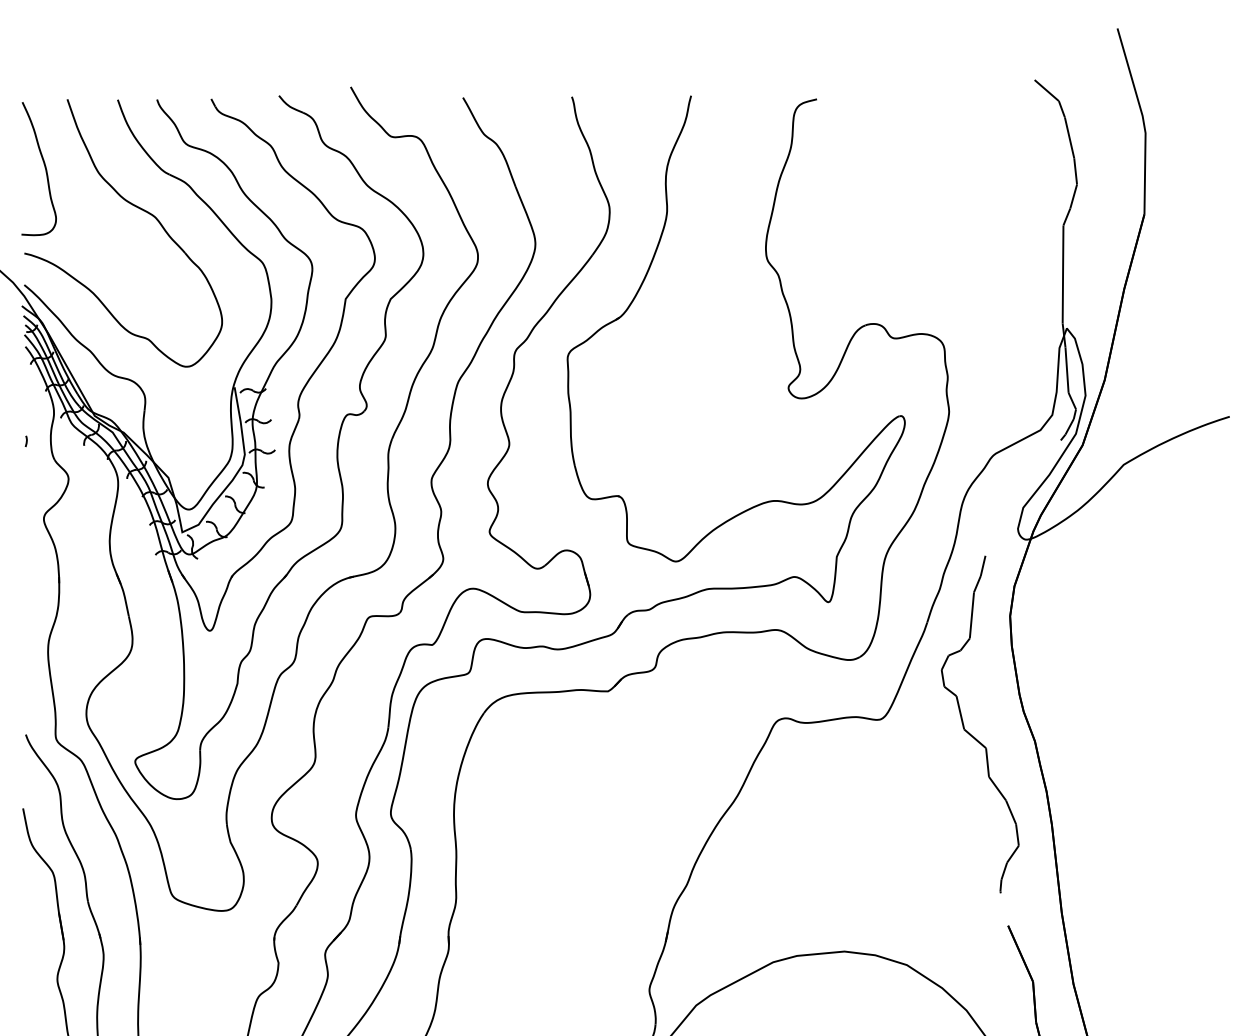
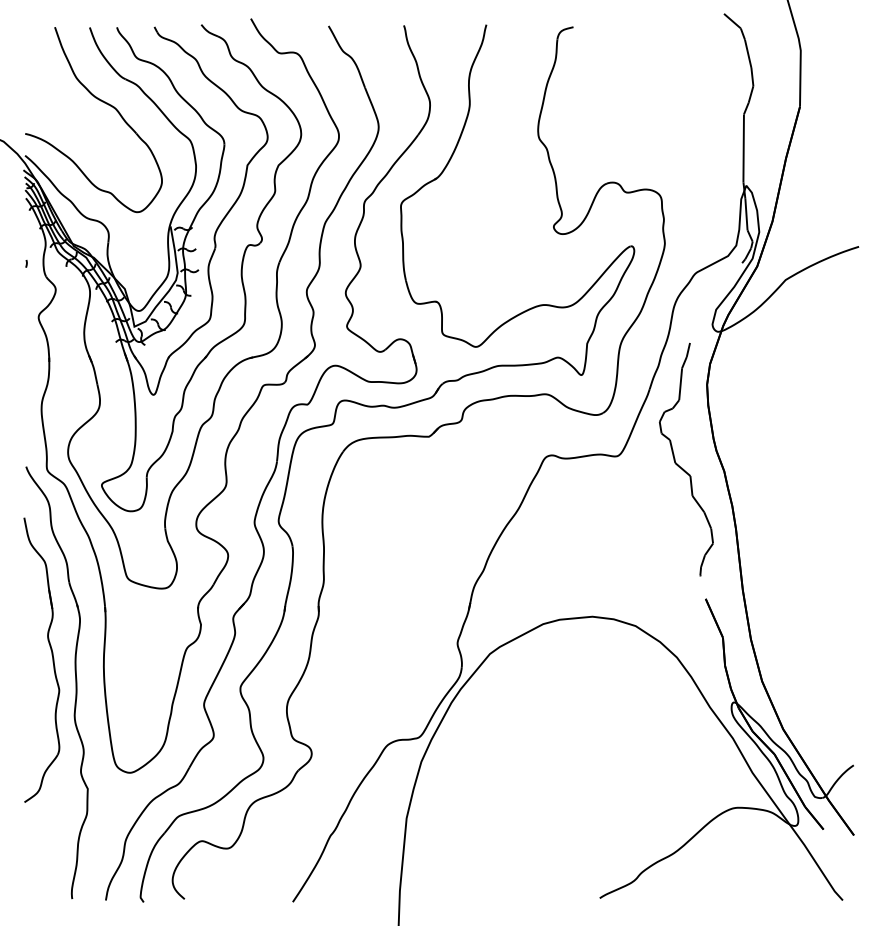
curve: (43, 166) -> (38, 73), removed

